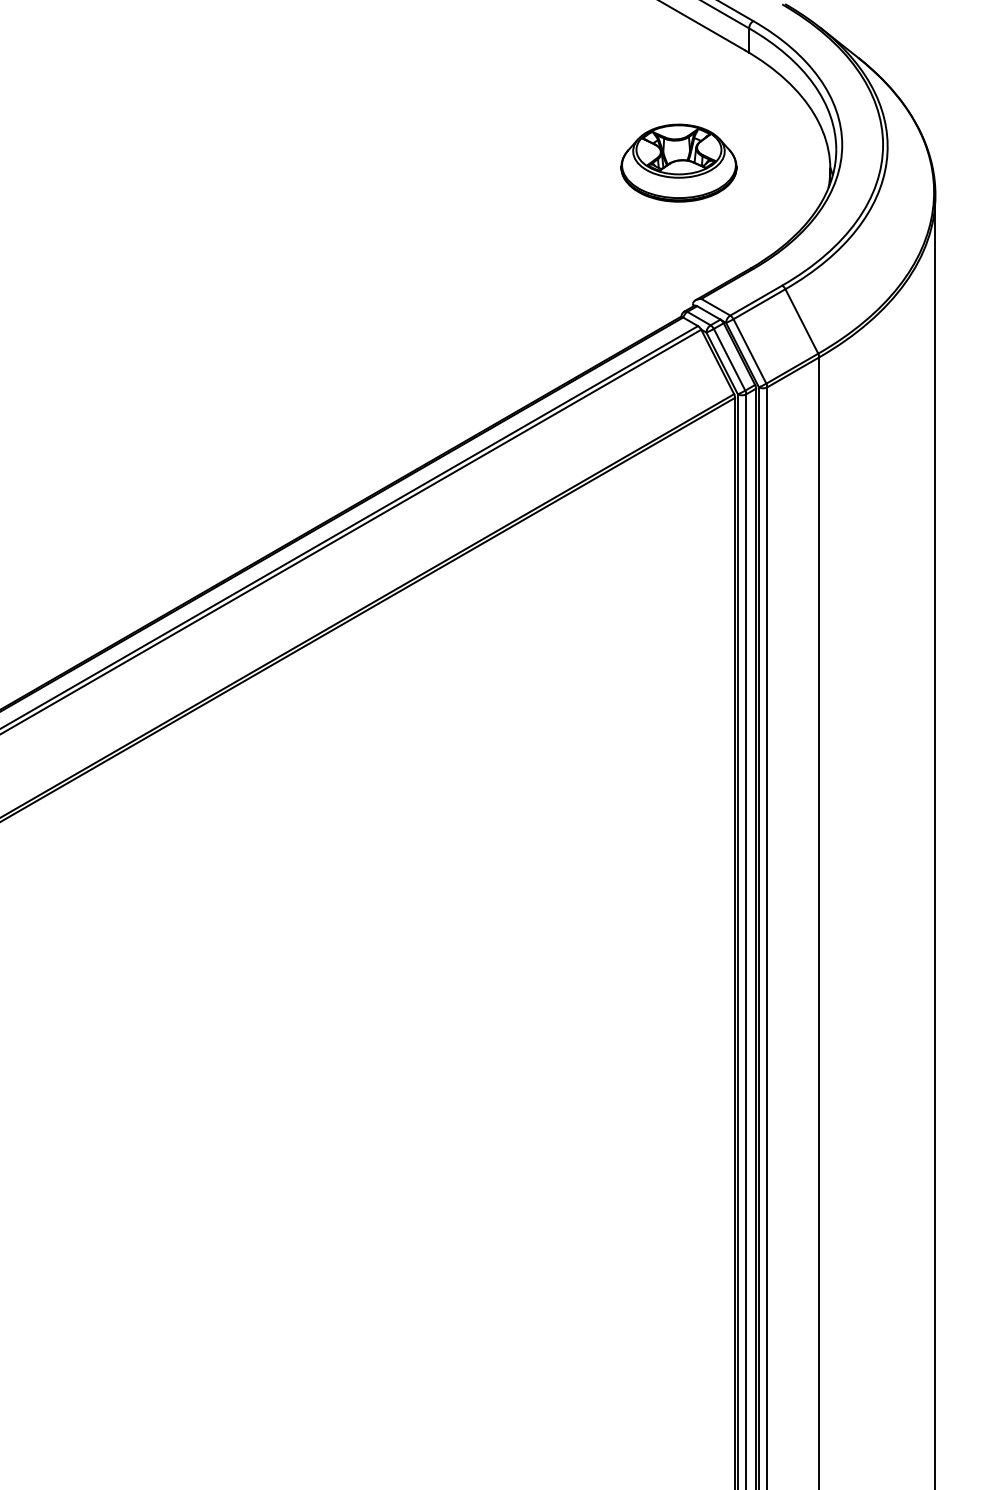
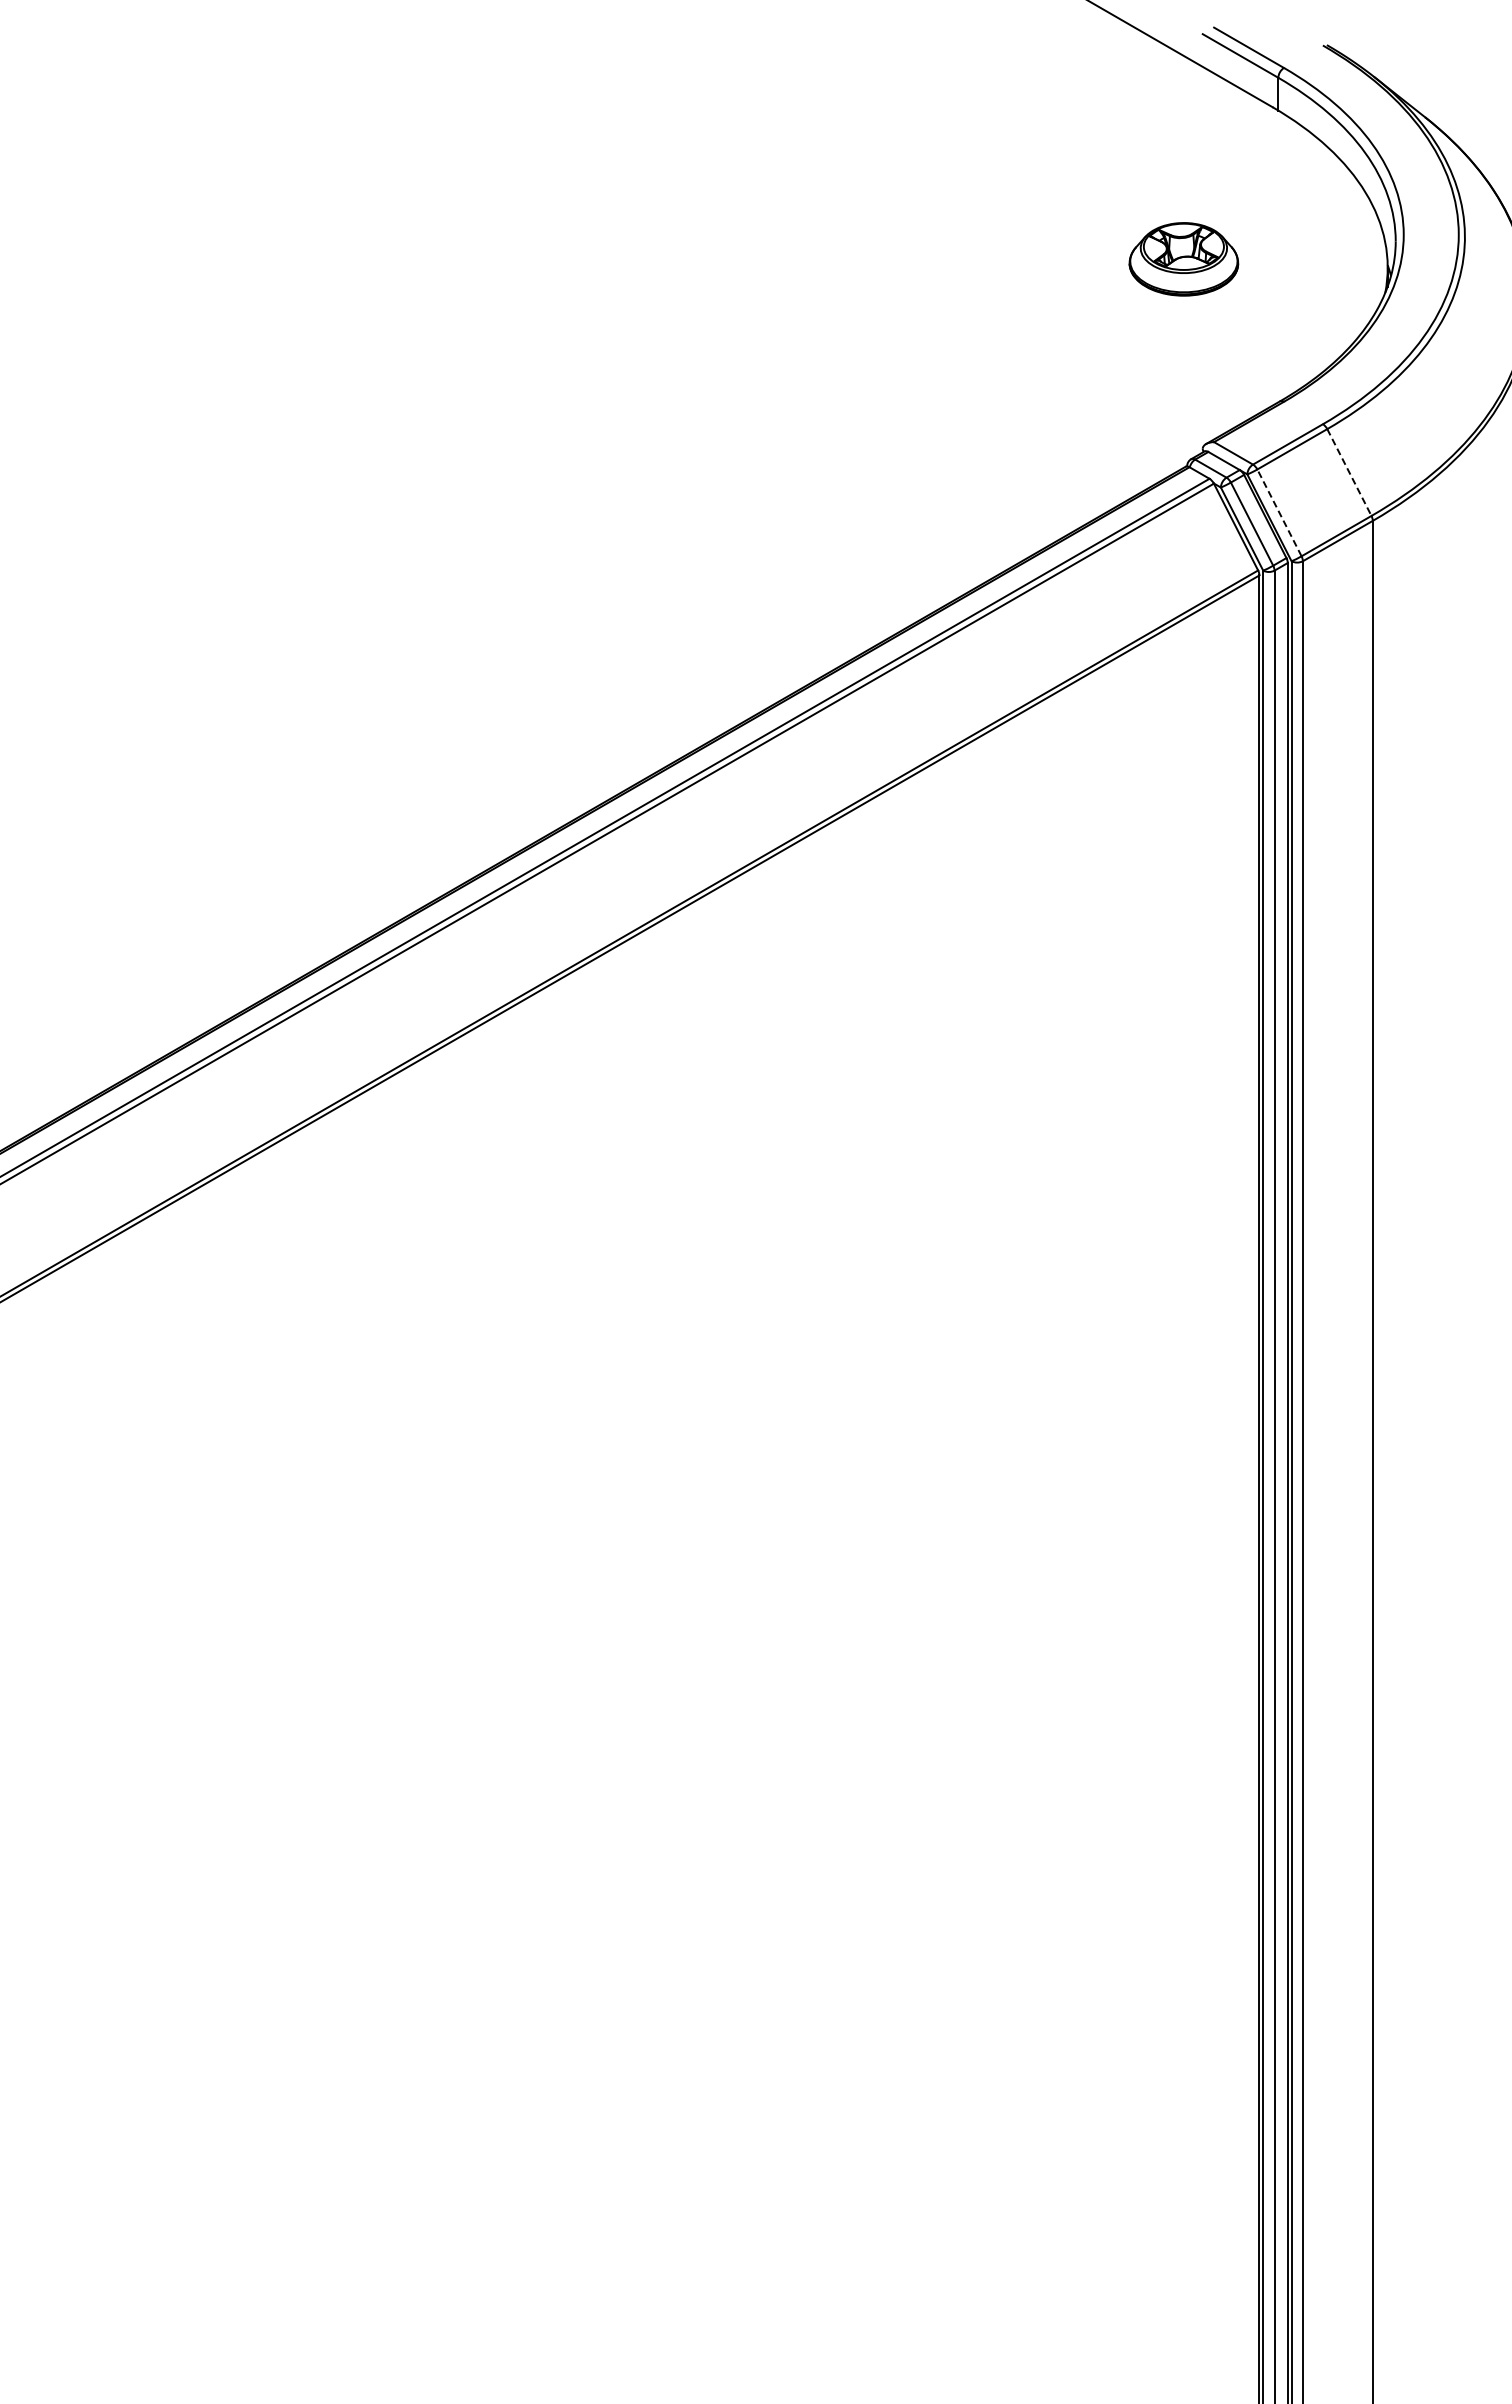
part: (678, 163) -> (1183, 259), size x0.7
line: (801, 321) -> (1349, 472), solid -> dashed
line: (749, 351) -> (1279, 512), solid -> dashed

